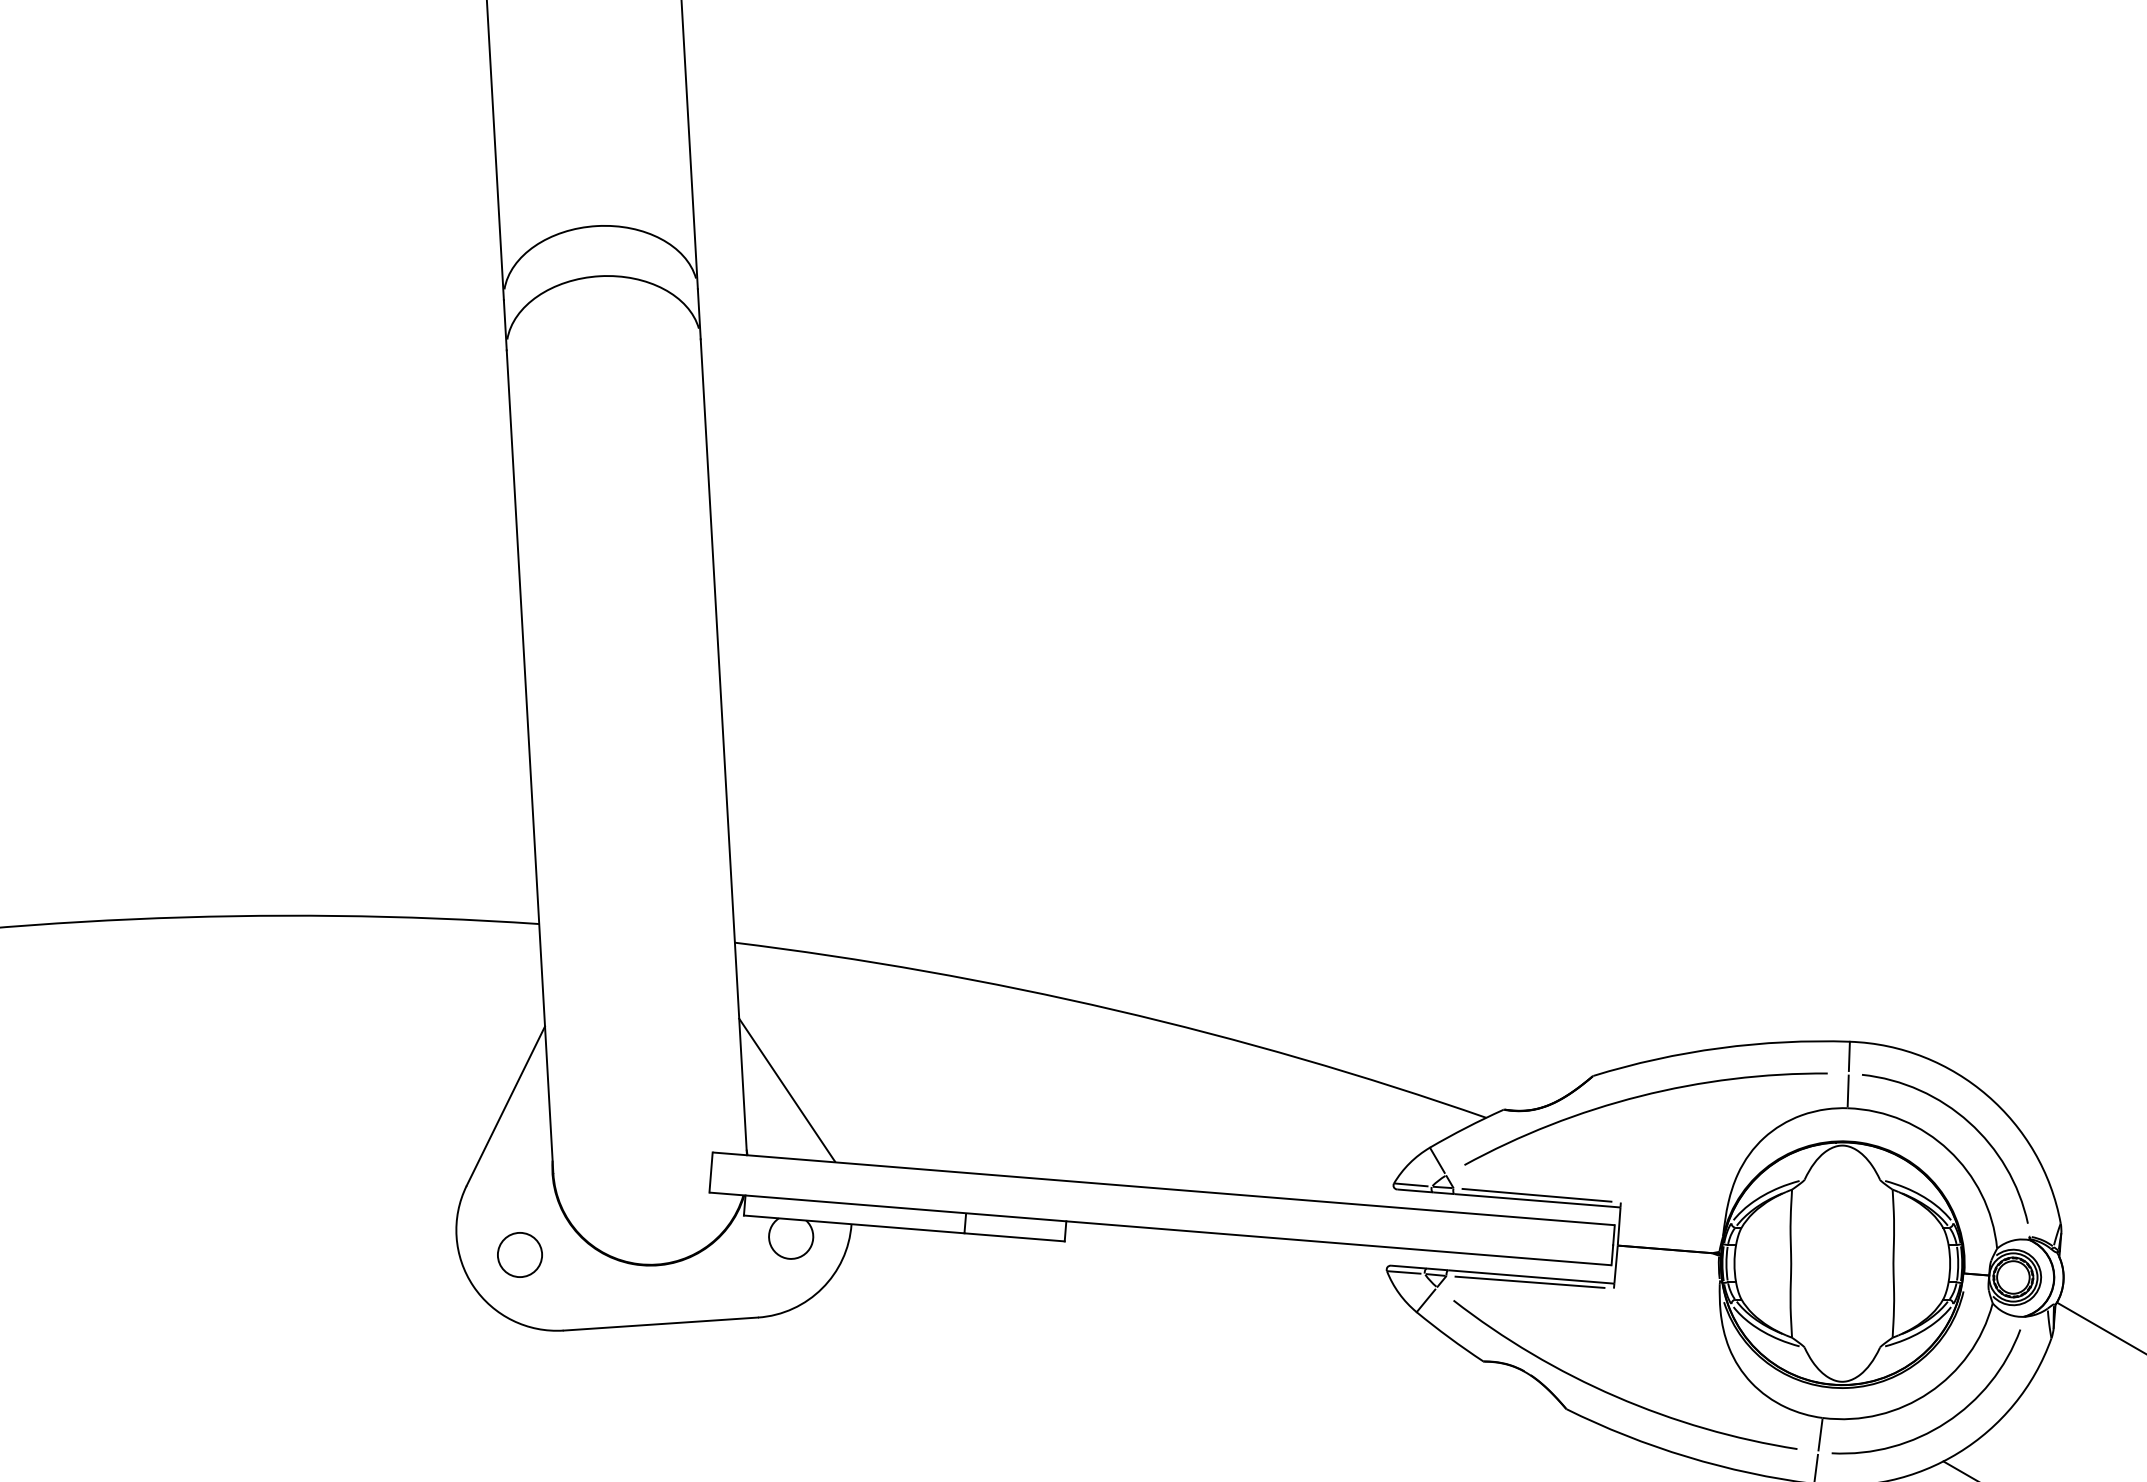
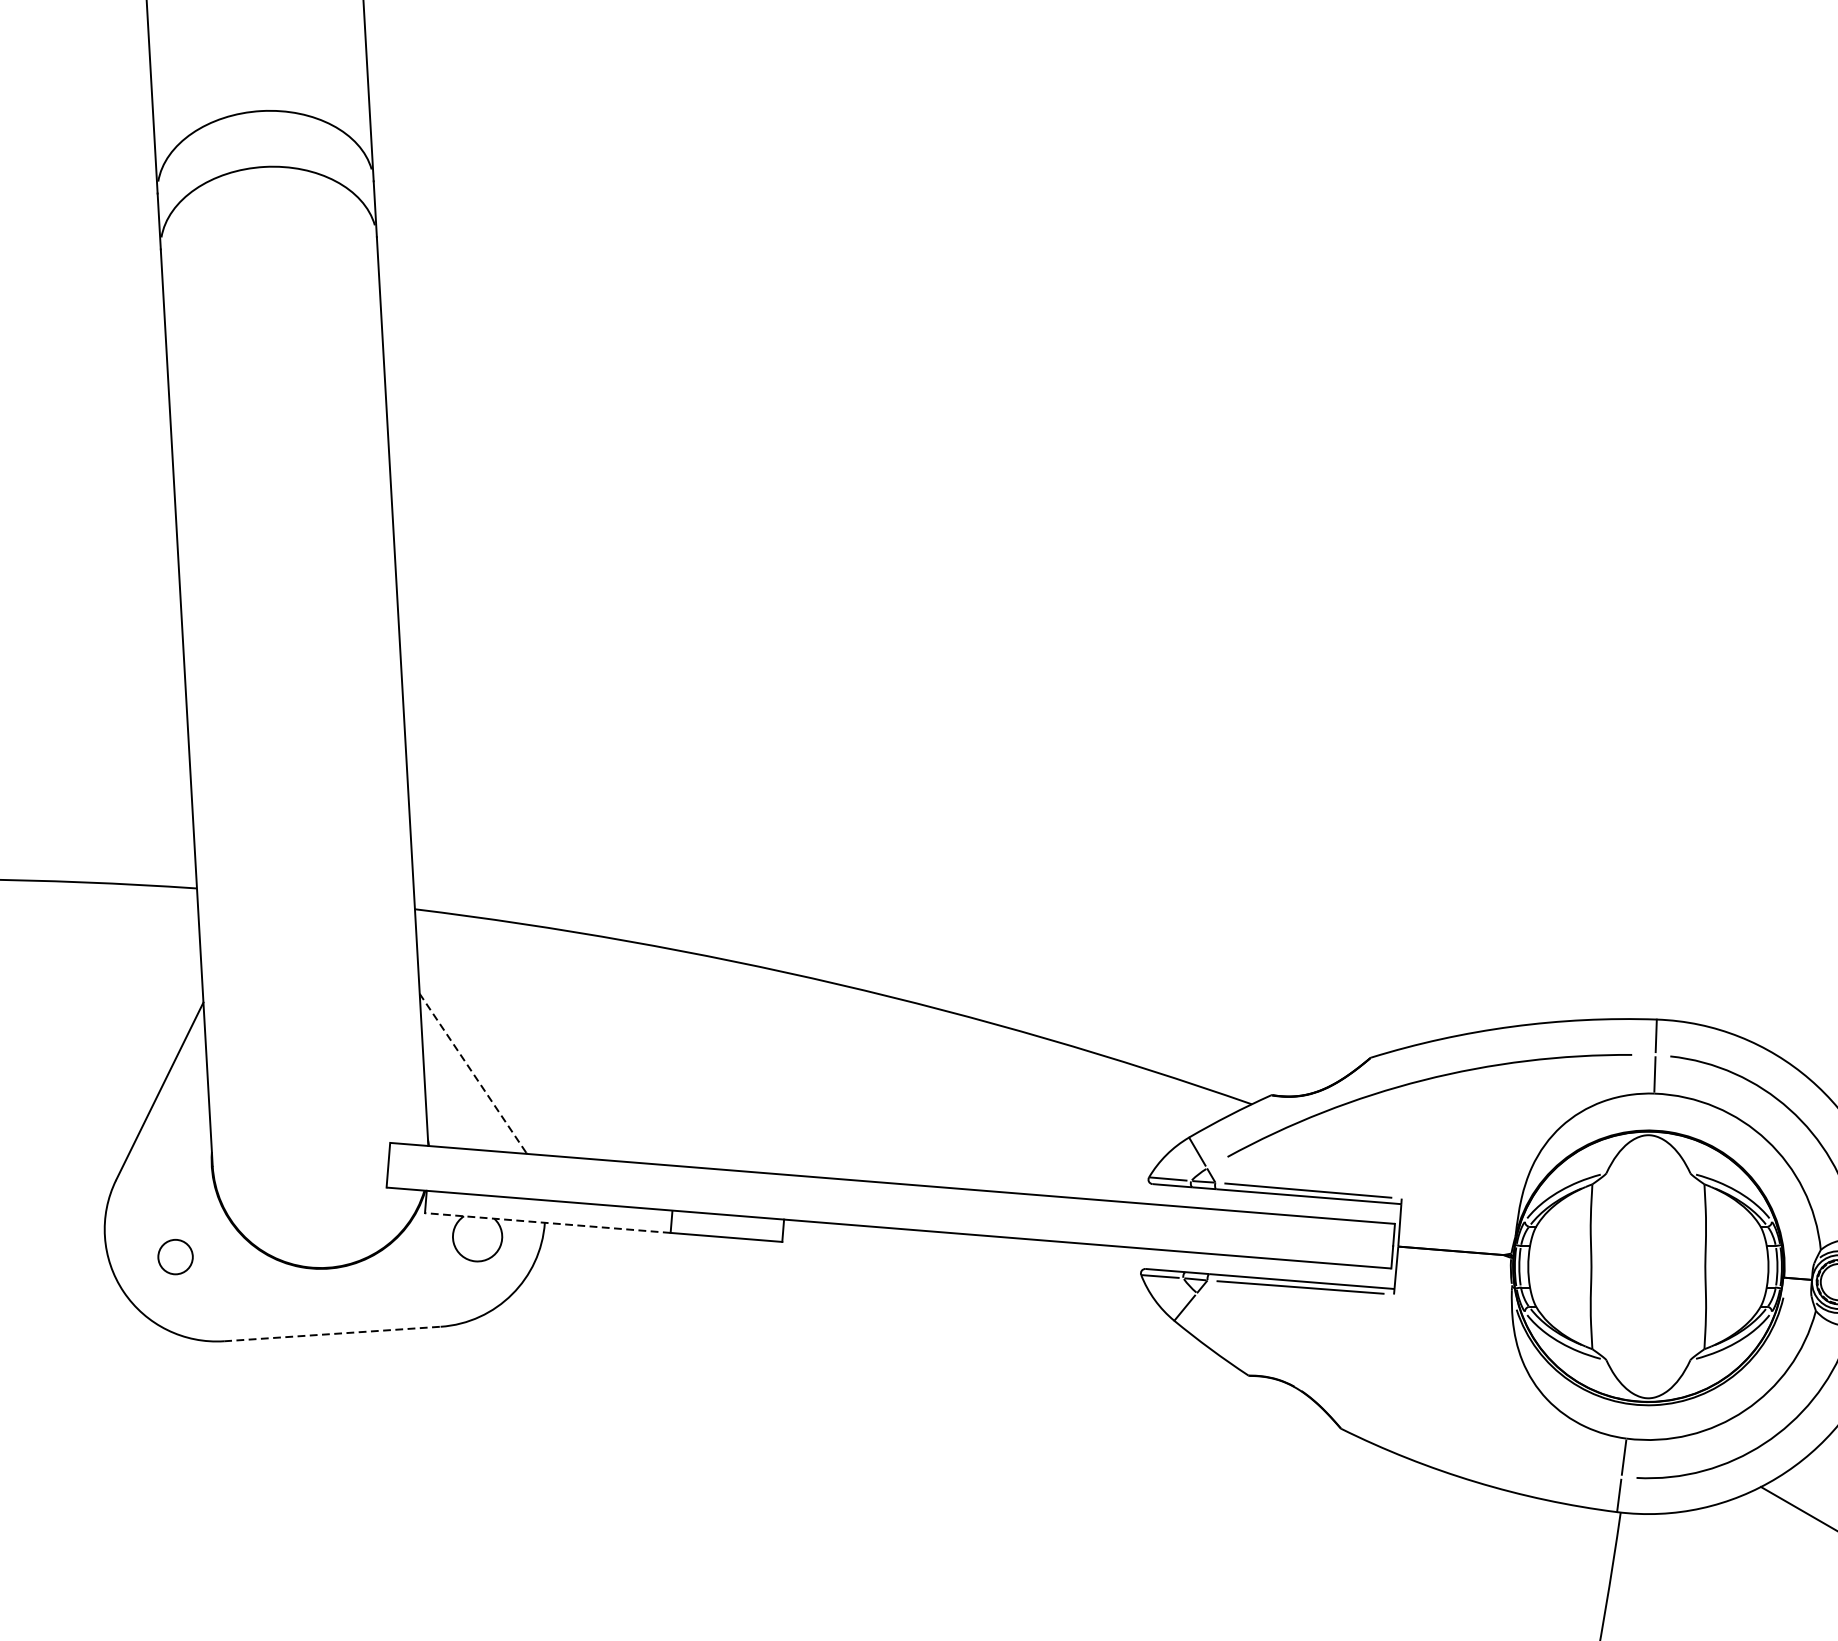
line: (786, 1089) -> (472, 1072), solid -> dashed
line: (854, 1224) -> (548, 1223), solid -> dashed
circle: (519, 1254) -> (175, 1256), size x0.7
line: (661, 1324) -> (333, 1334), solid -> dashed
arc: (1614, 1394) -> (1394, 1412), removed

